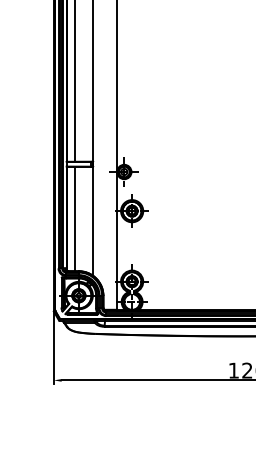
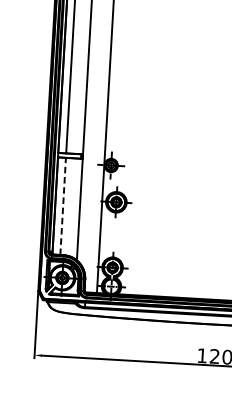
line: (75, 218) -> (63, 206), solid -> dashed

